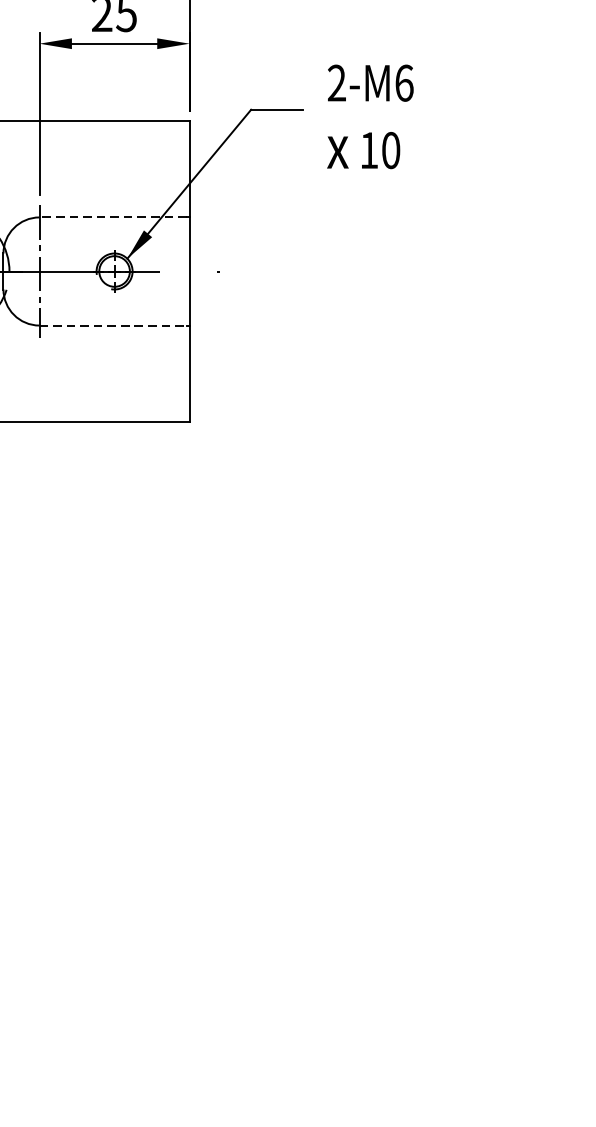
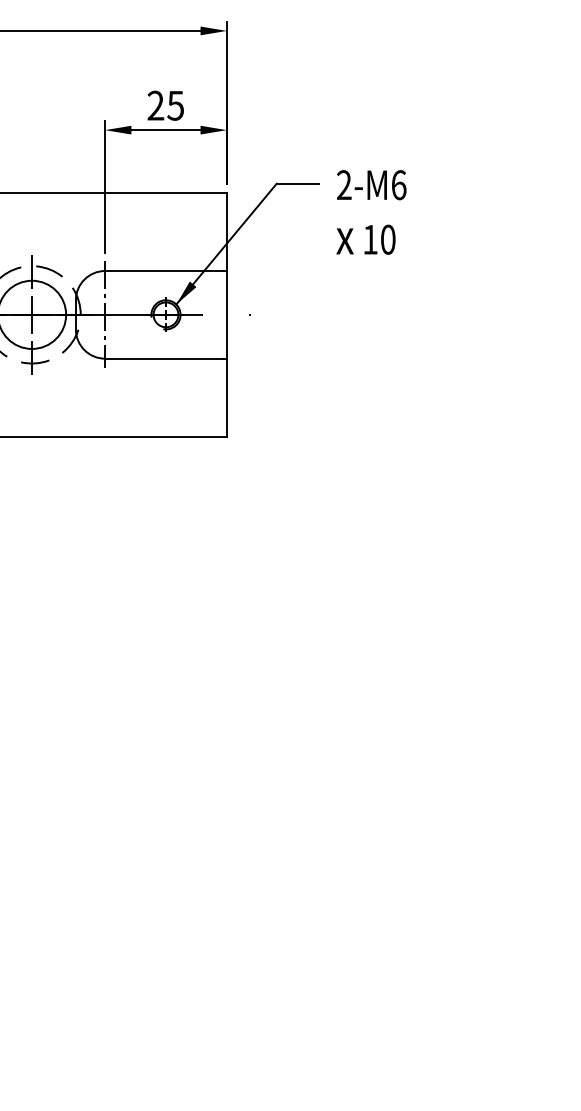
text: (370, 116) -> (371, 212), moved
line: (112, 218) -> (164, 271), dashed -> solid
line: (112, 325) -> (164, 358), dashed -> solid

